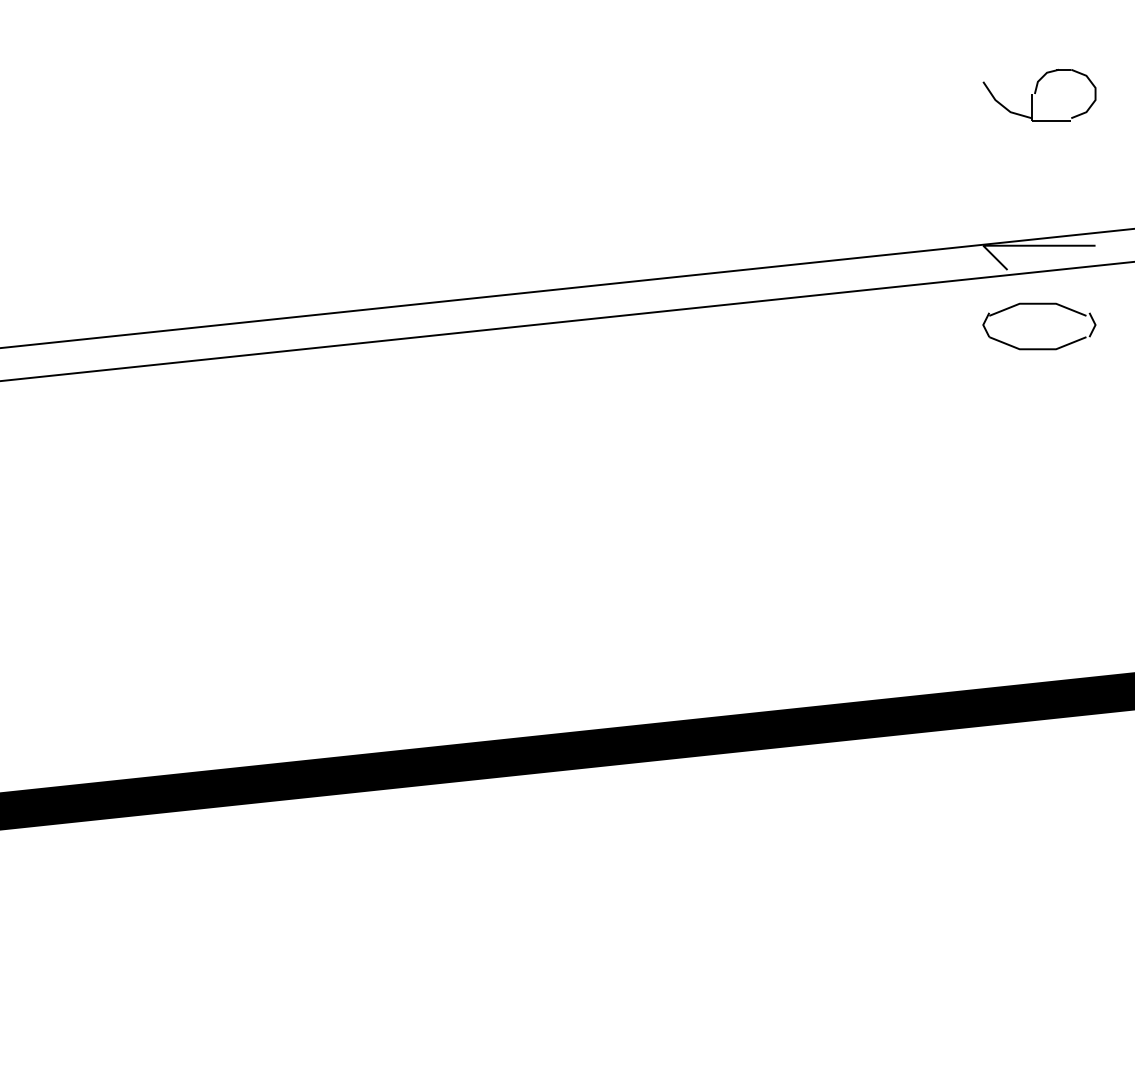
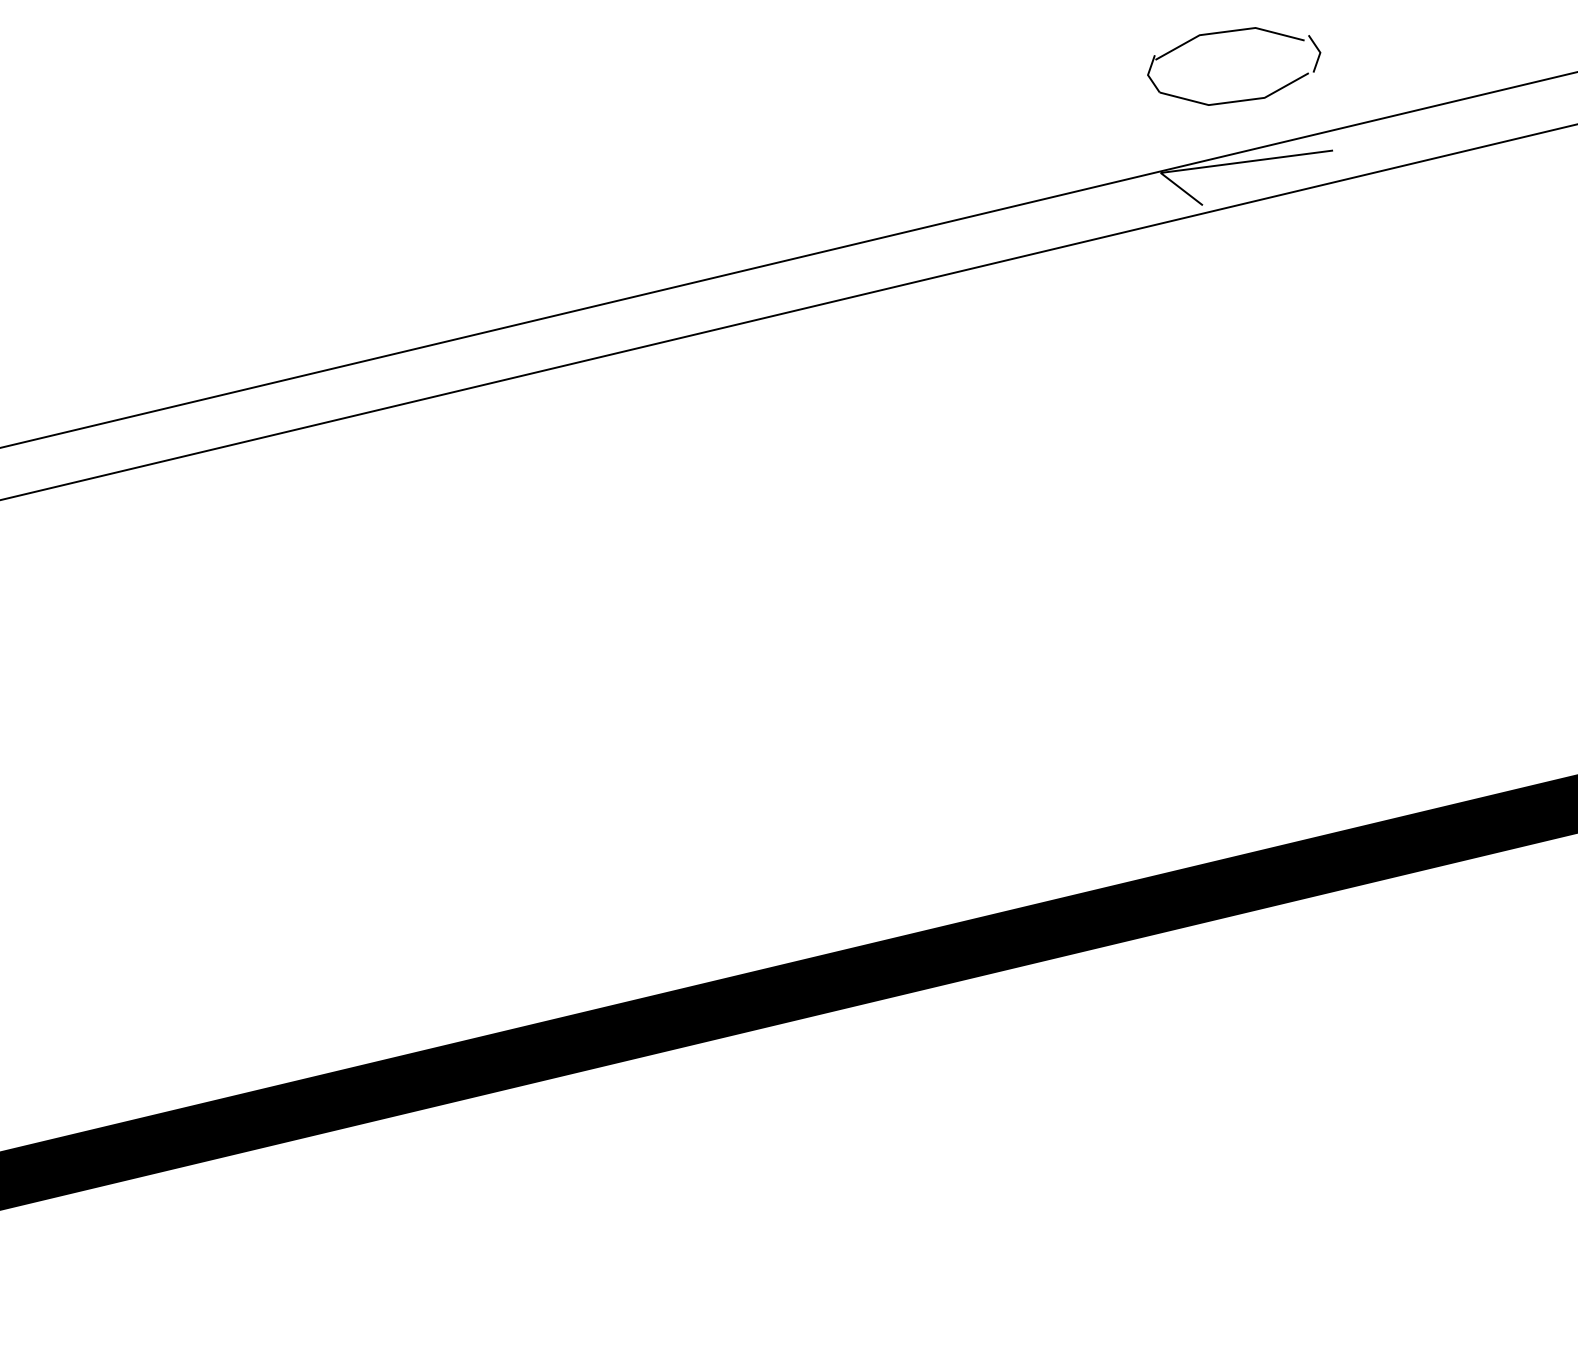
part: (1039, 304) -> (1230, 32), moved

